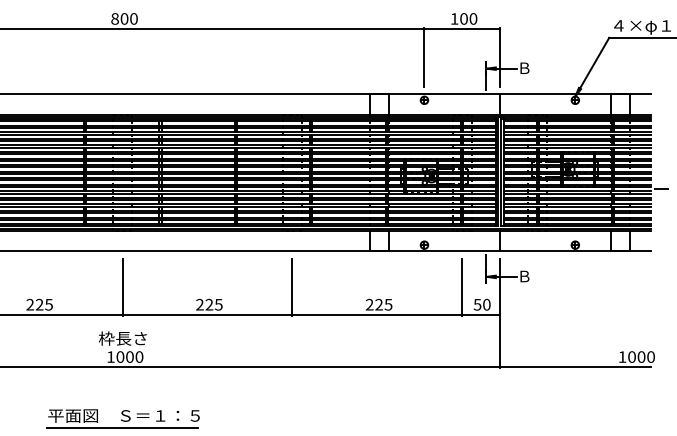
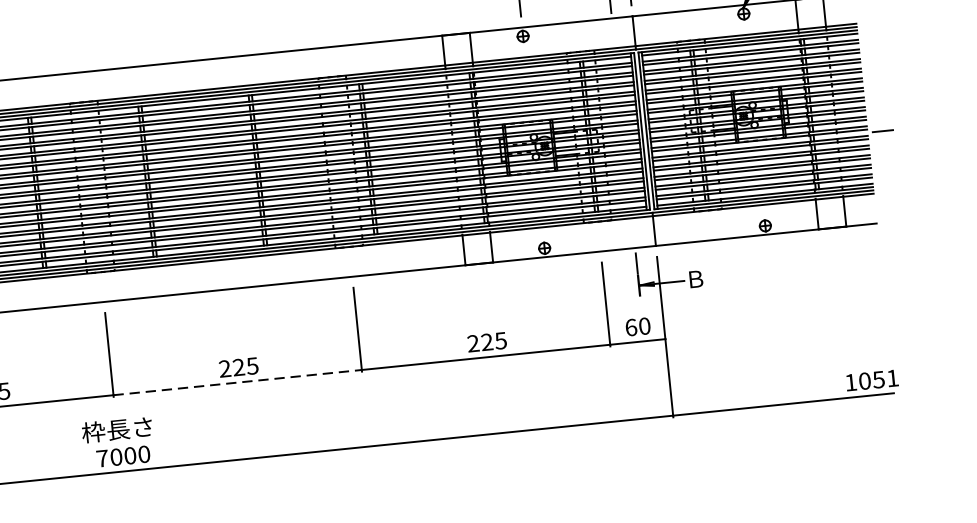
text: (477, 304) -> (631, 327), 50 -> 60
line: (207, 314) -> (237, 381), solid -> dashed
text: (110, 356) -> (101, 457), 1000 -> 7000
text: (645, 356) -> (884, 378), 1000 -> 1051

